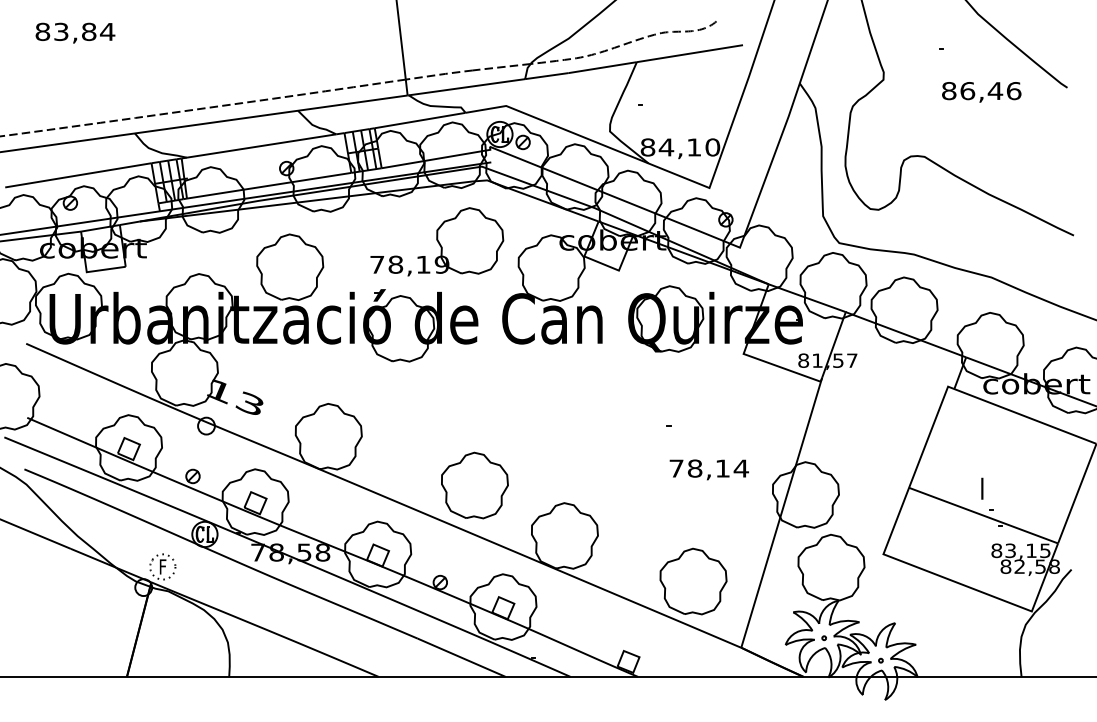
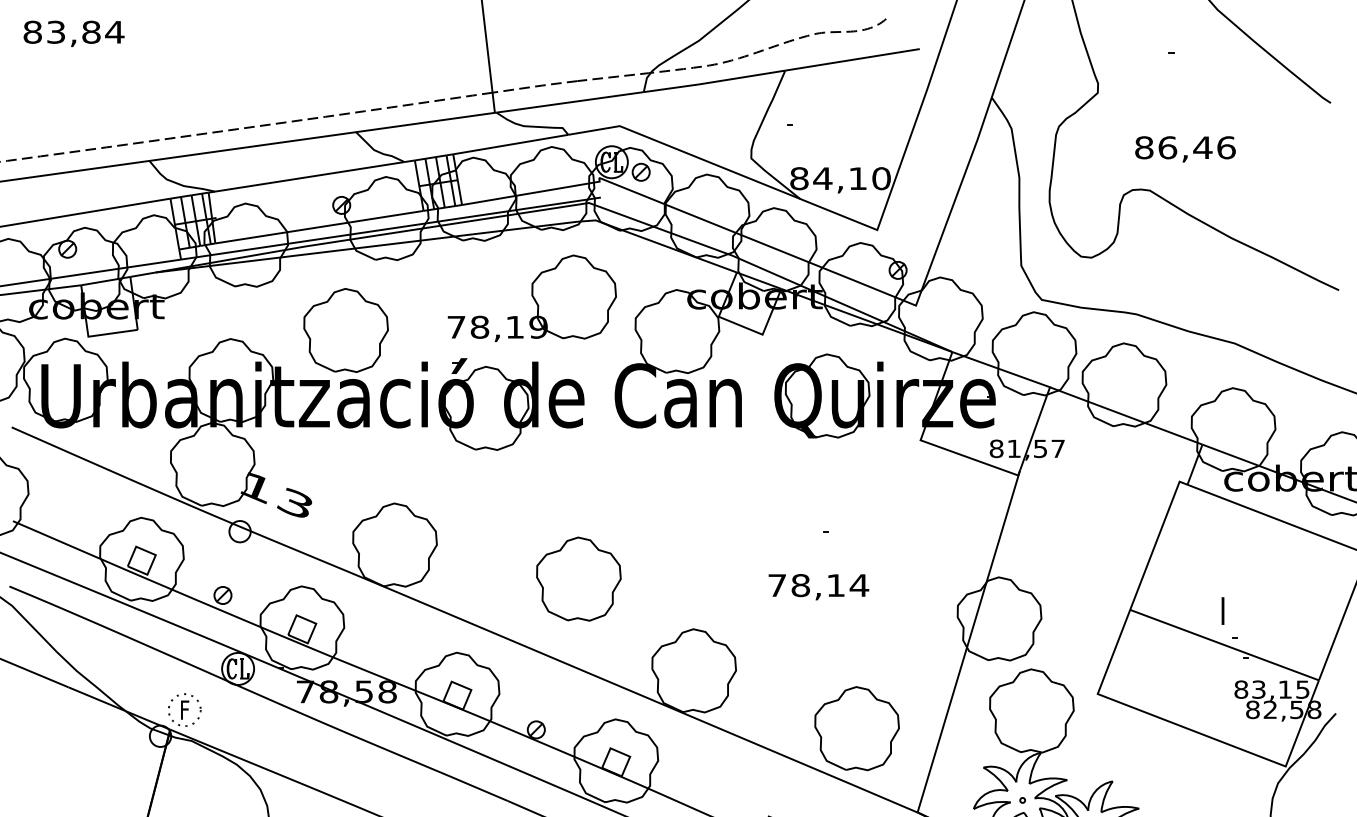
text: (981, 92) -> (1185, 149), moved
text: (708, 469) -> (817, 586), moved
part: (474, 485) -> (578, 579), moved

